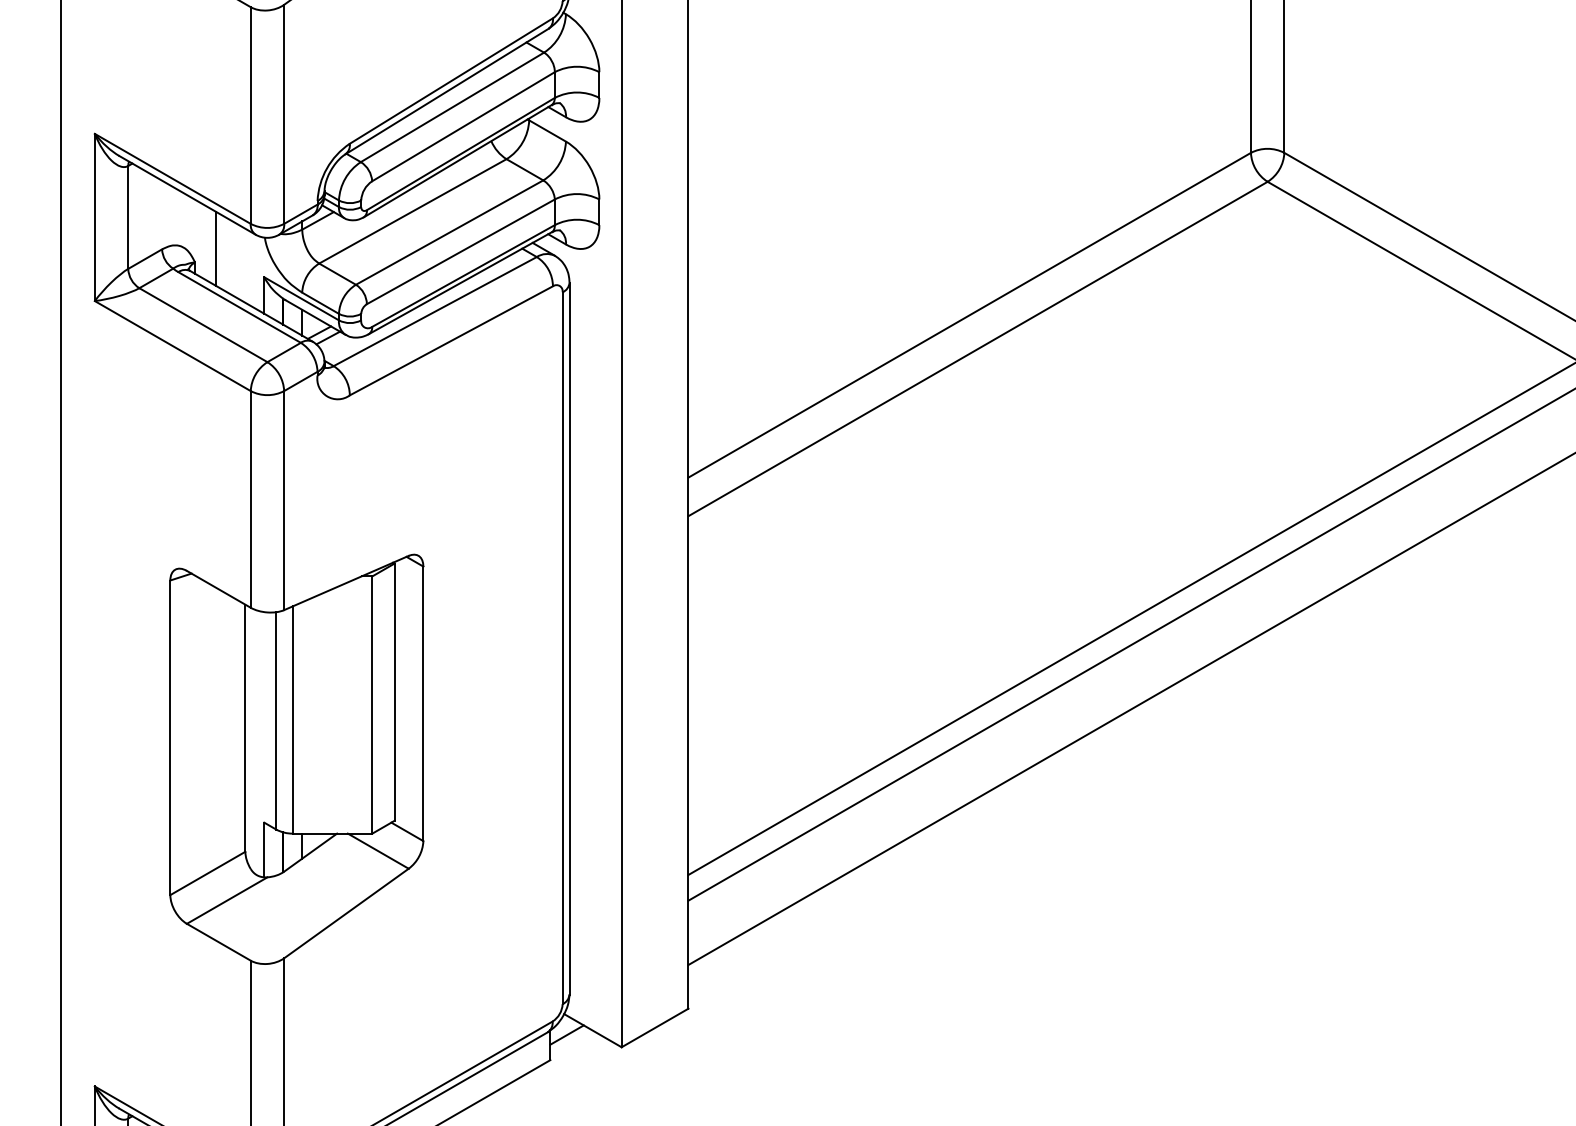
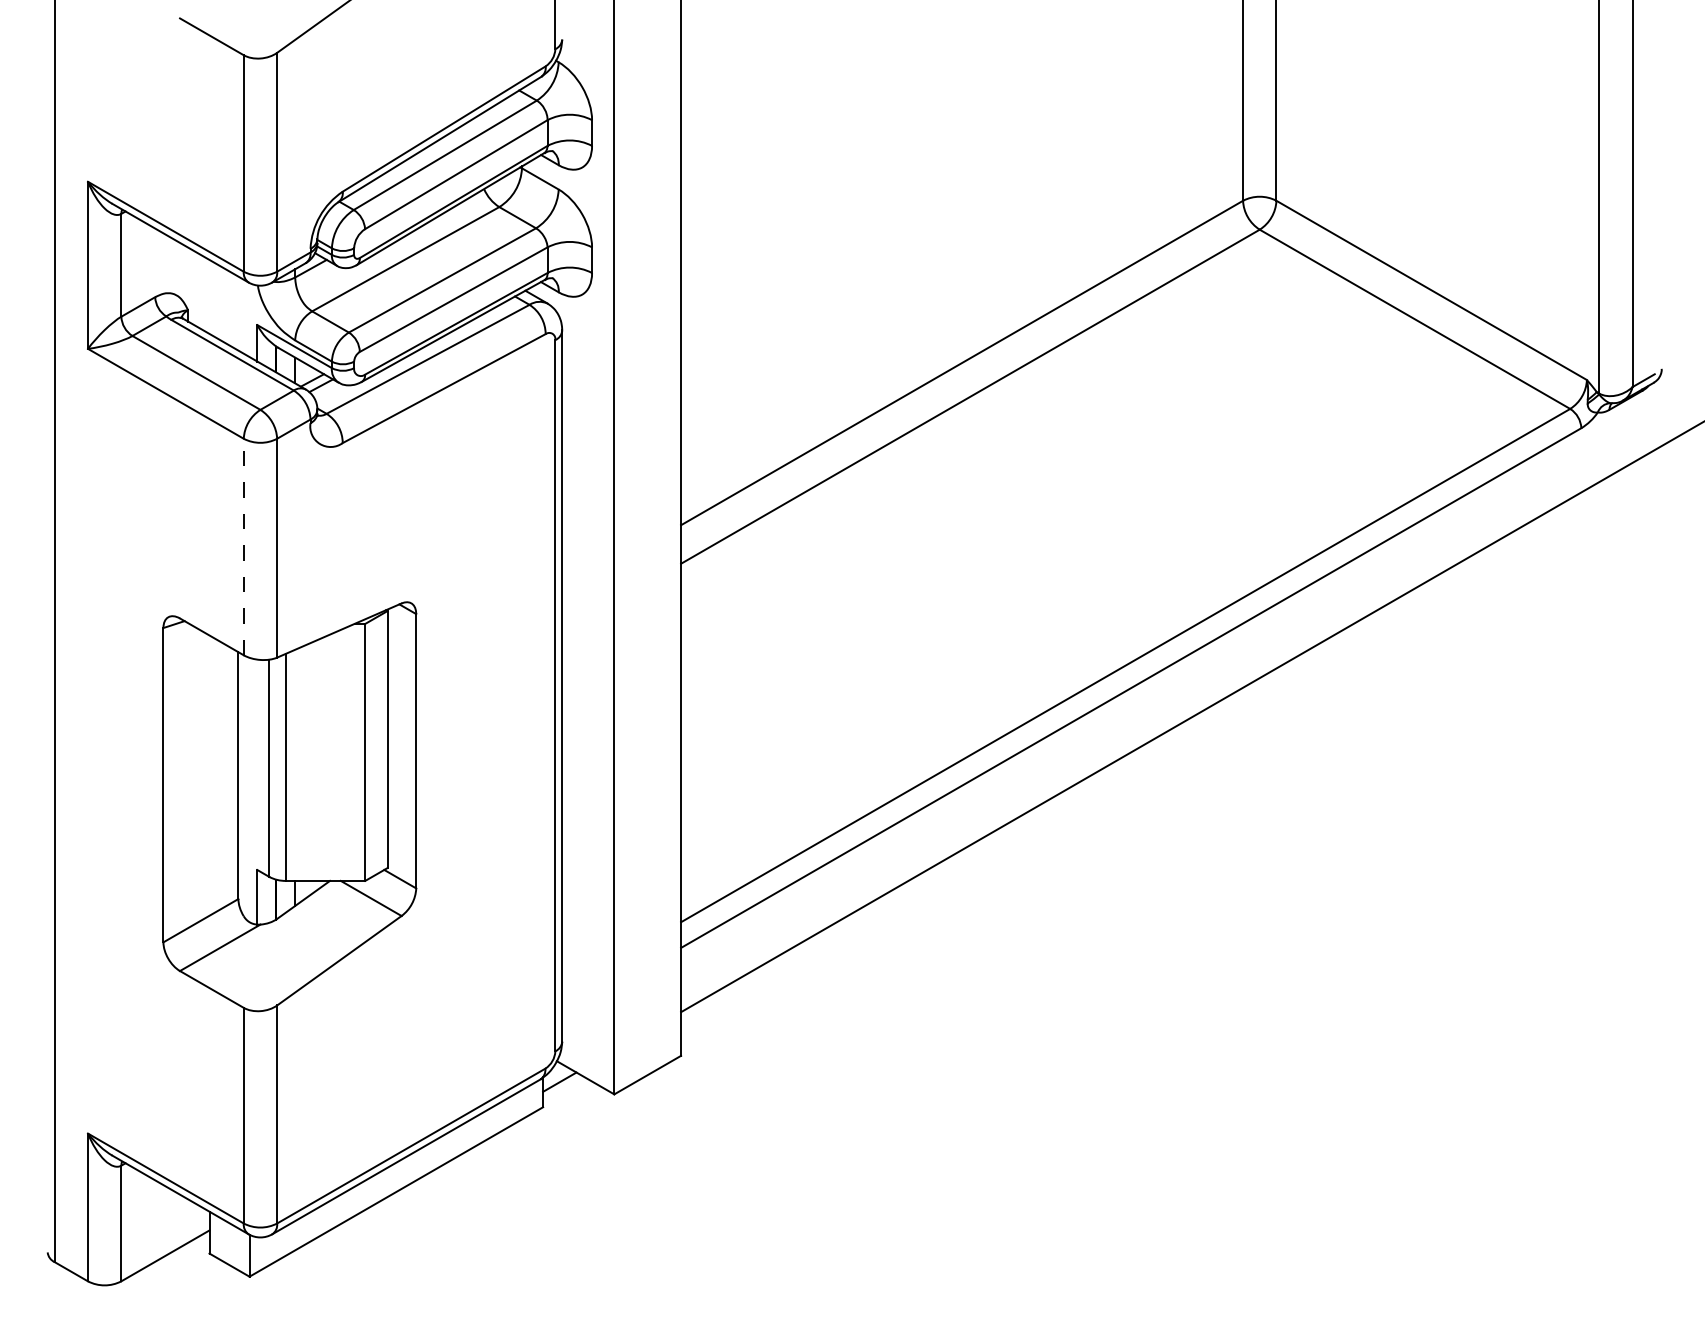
line: (216, 248) -> (209, 296), removed
line: (250, 498) -> (243, 546), solid -> dashed

